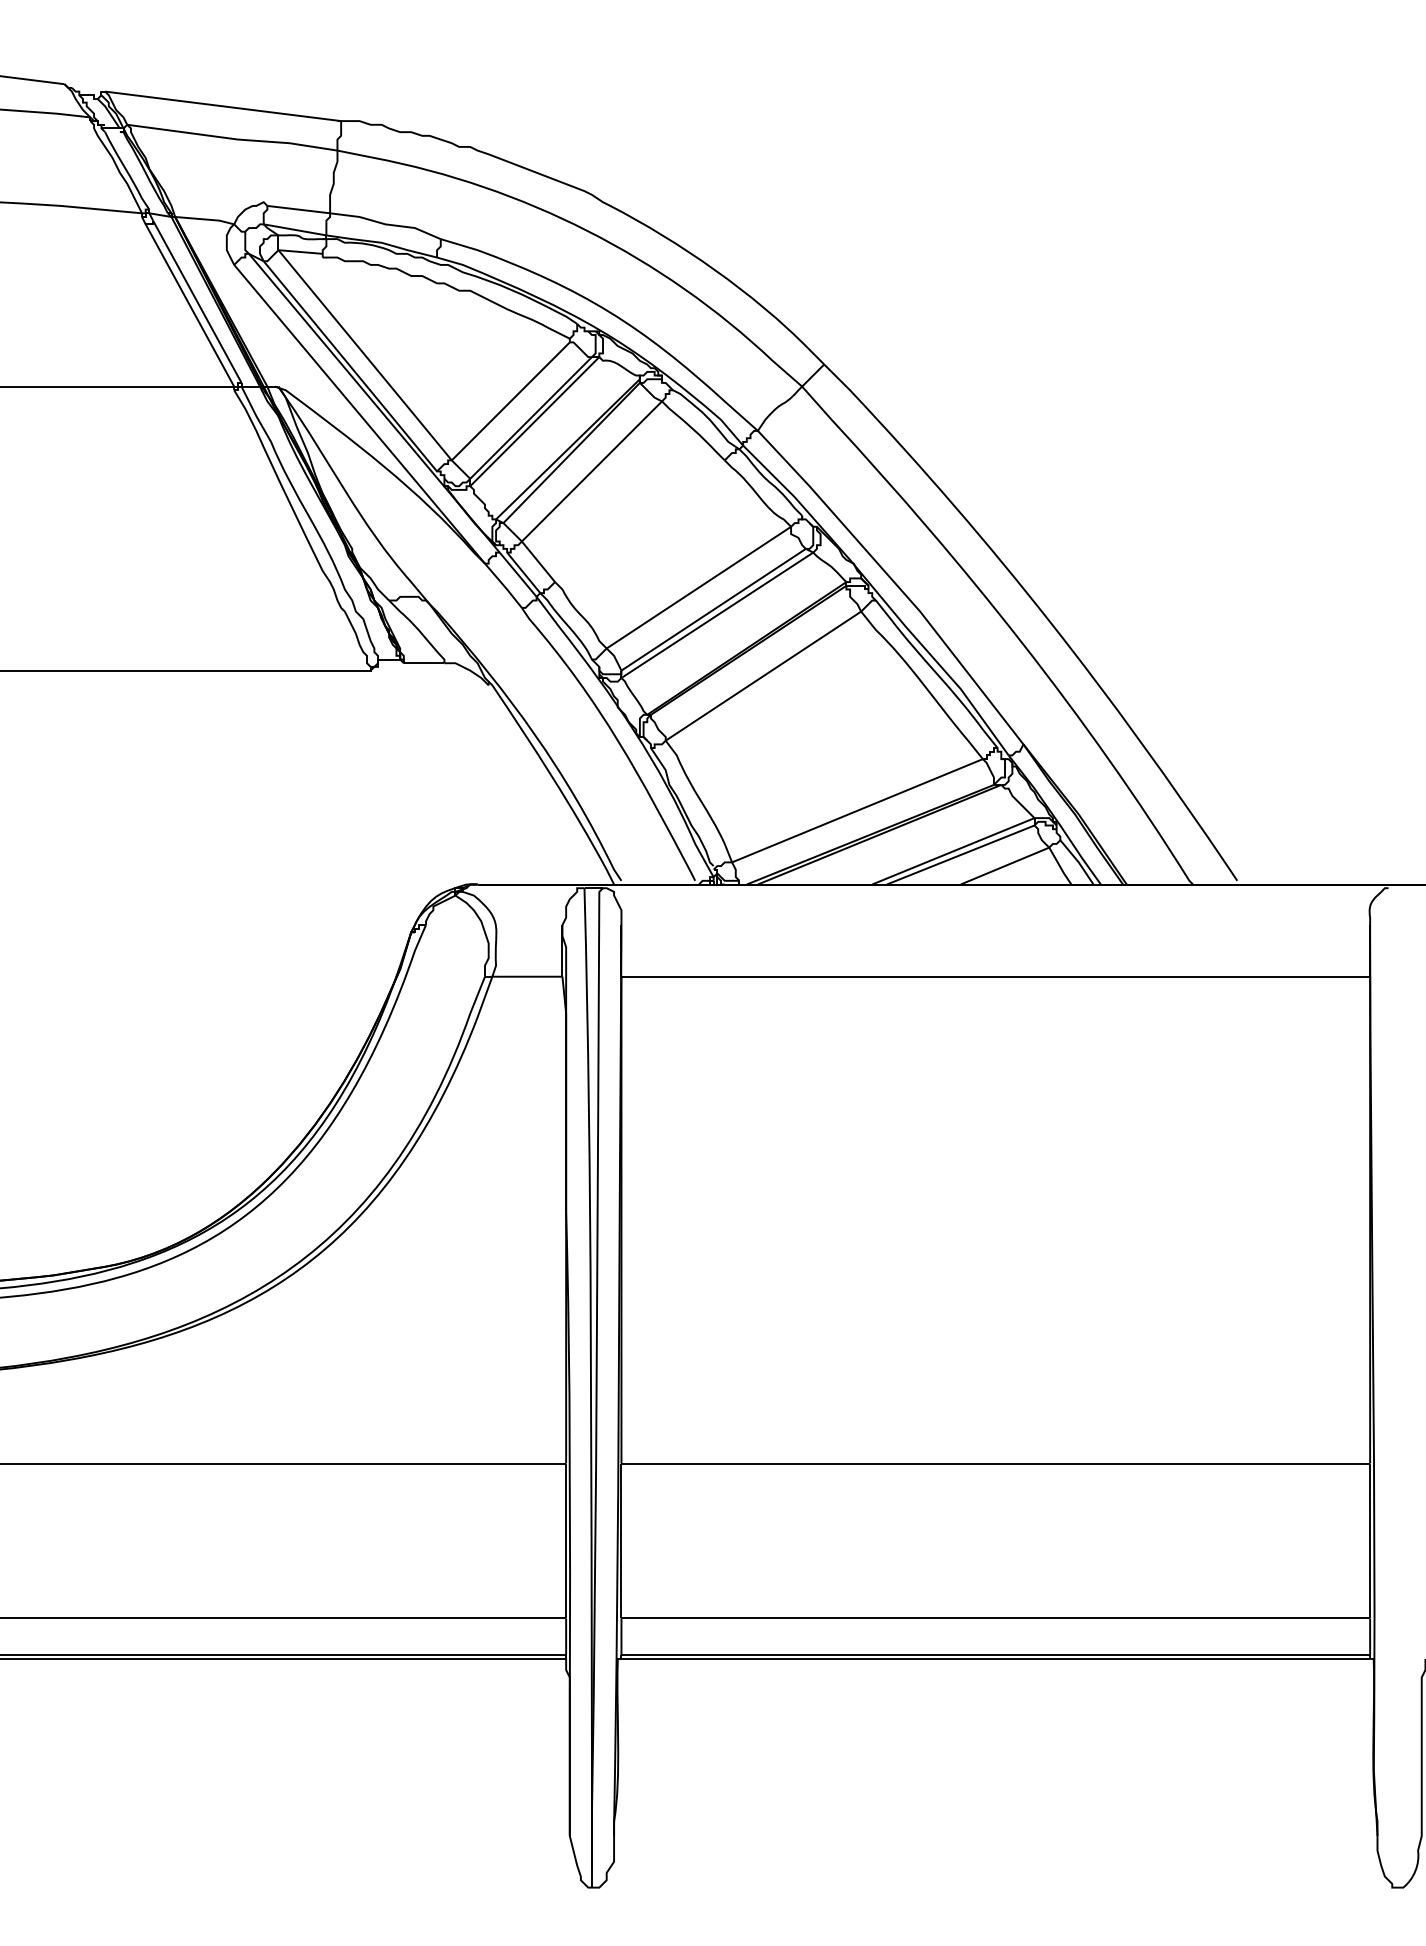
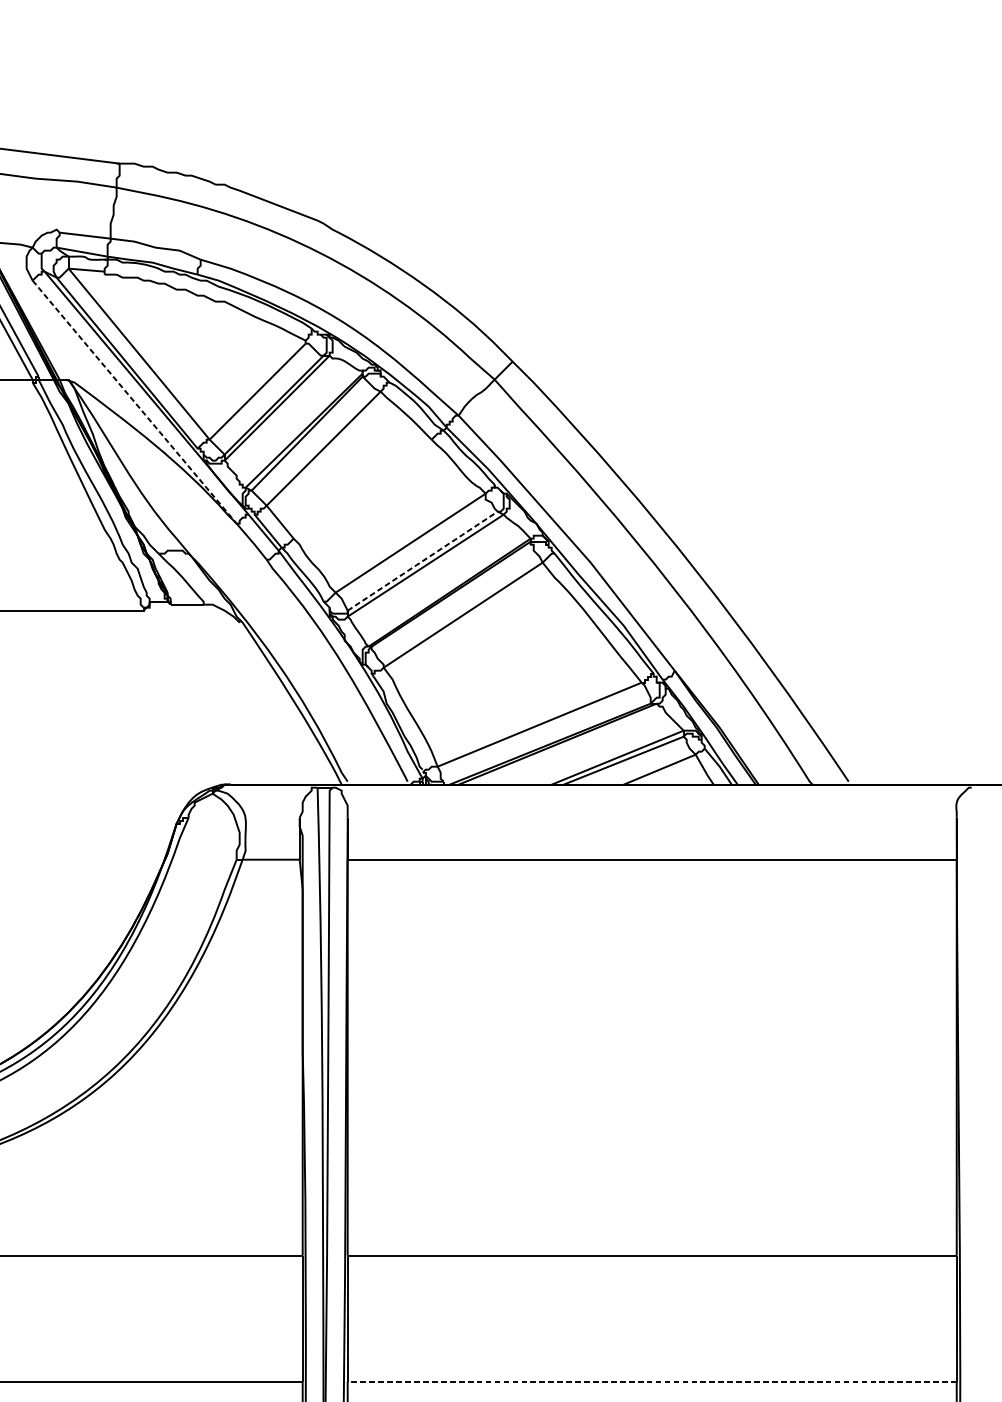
line: (359, 414) -> (134, 402), solid -> dashed
line: (714, 609) -> (423, 560), solid -> dashed
line: (995, 1618) -> (651, 1381), solid -> dashed

